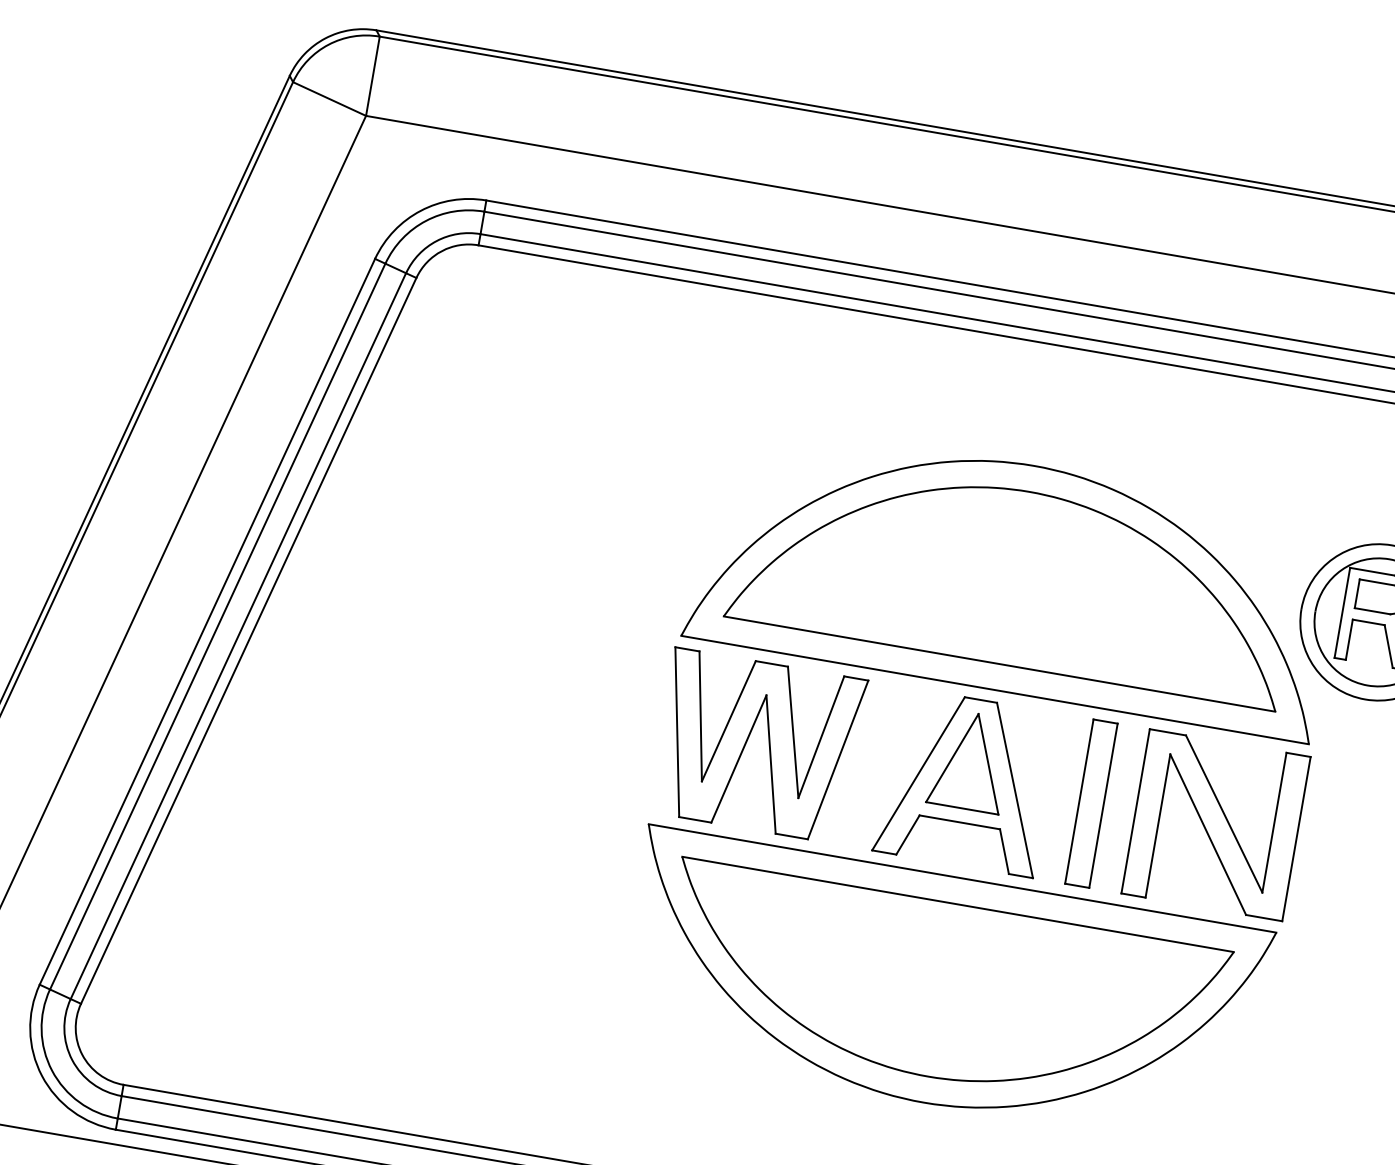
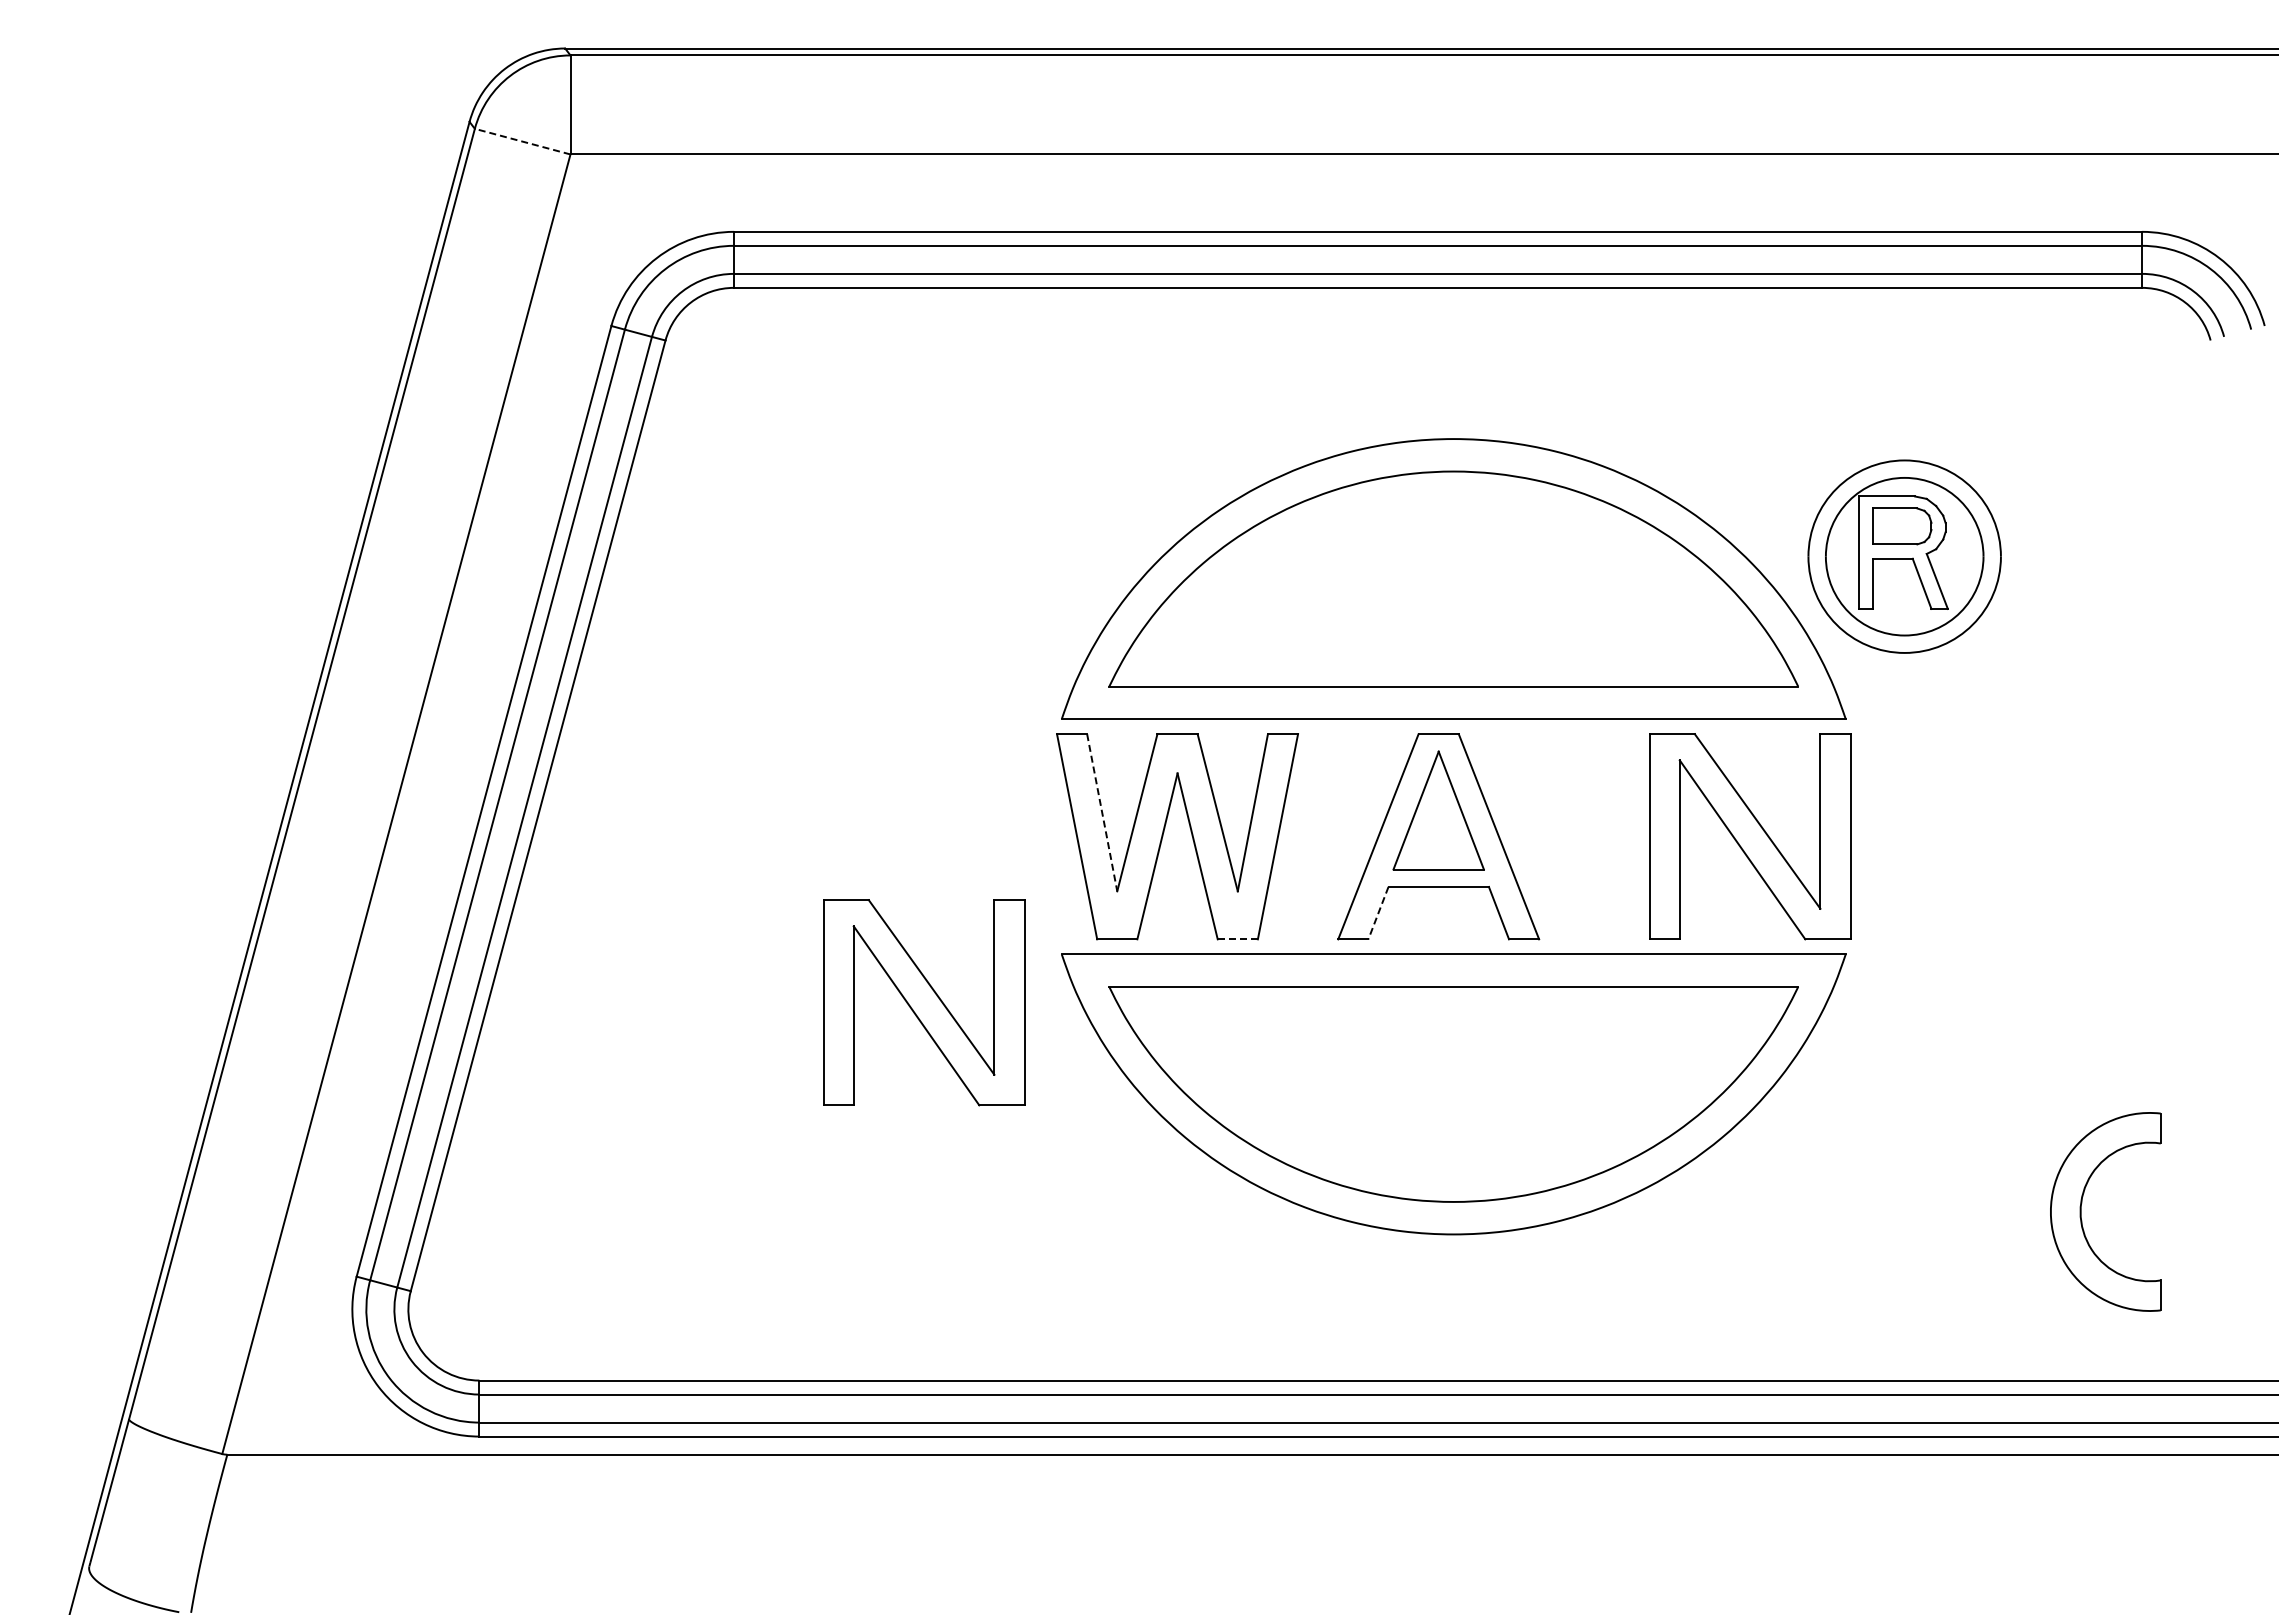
line: (329, 98) -> (522, 141), solid -> dashed
line: (700, 717) -> (1102, 813), solid -> dashed
part: (1090, 803) -> (1593, 836), removed
line: (907, 835) -> (1378, 913), solid -> dashed
line: (792, 836) -> (1238, 939), solid -> dashed
part: (532, 843) -> (924, 1002), added

